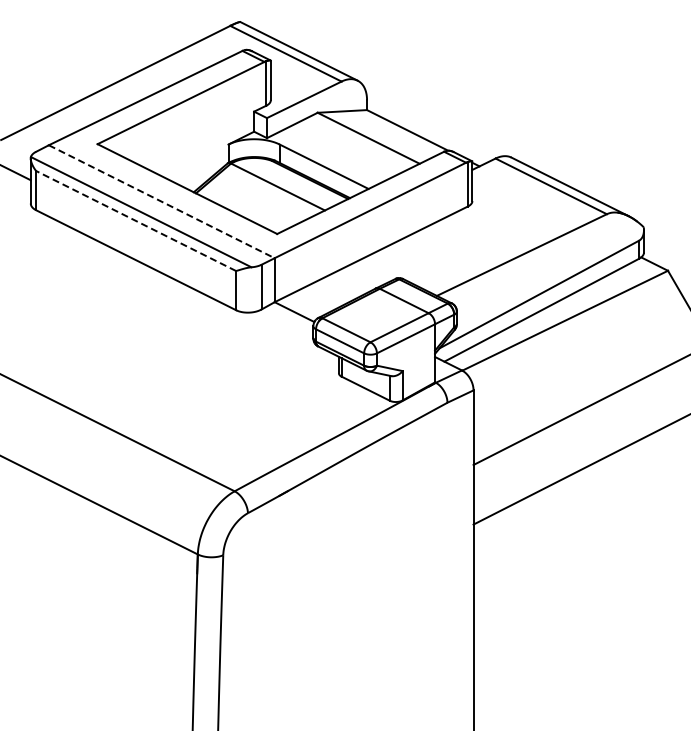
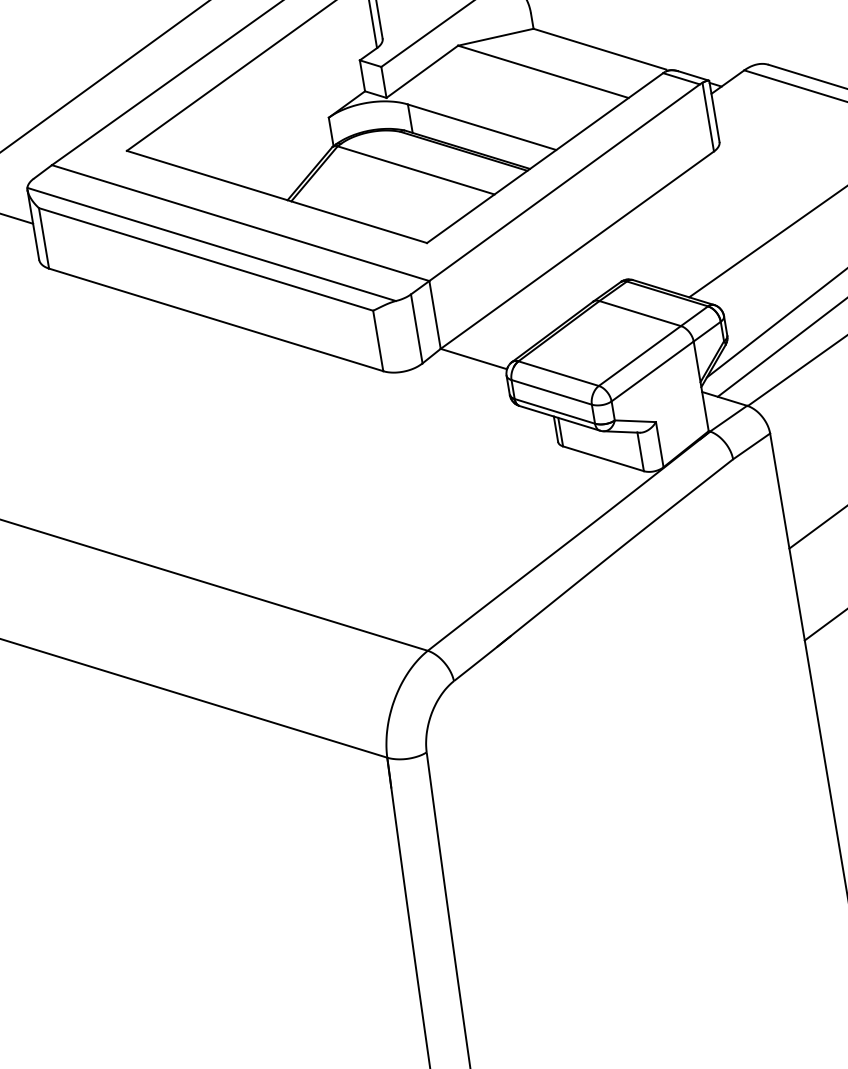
line: (162, 201) -> (241, 222), dashed -> solid
line: (136, 221) -> (206, 260), dashed -> solid

